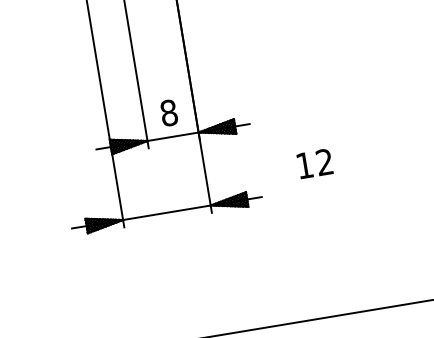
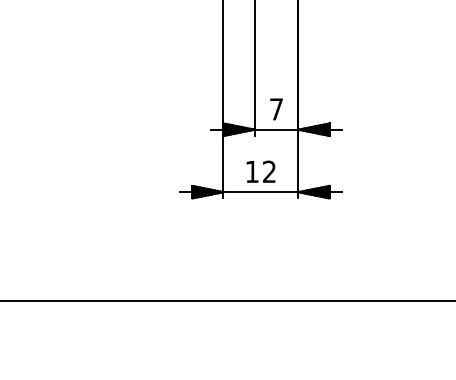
text: (169, 113) -> (276, 109), 8 -> 7
text: (314, 163) -> (260, 171), moved

